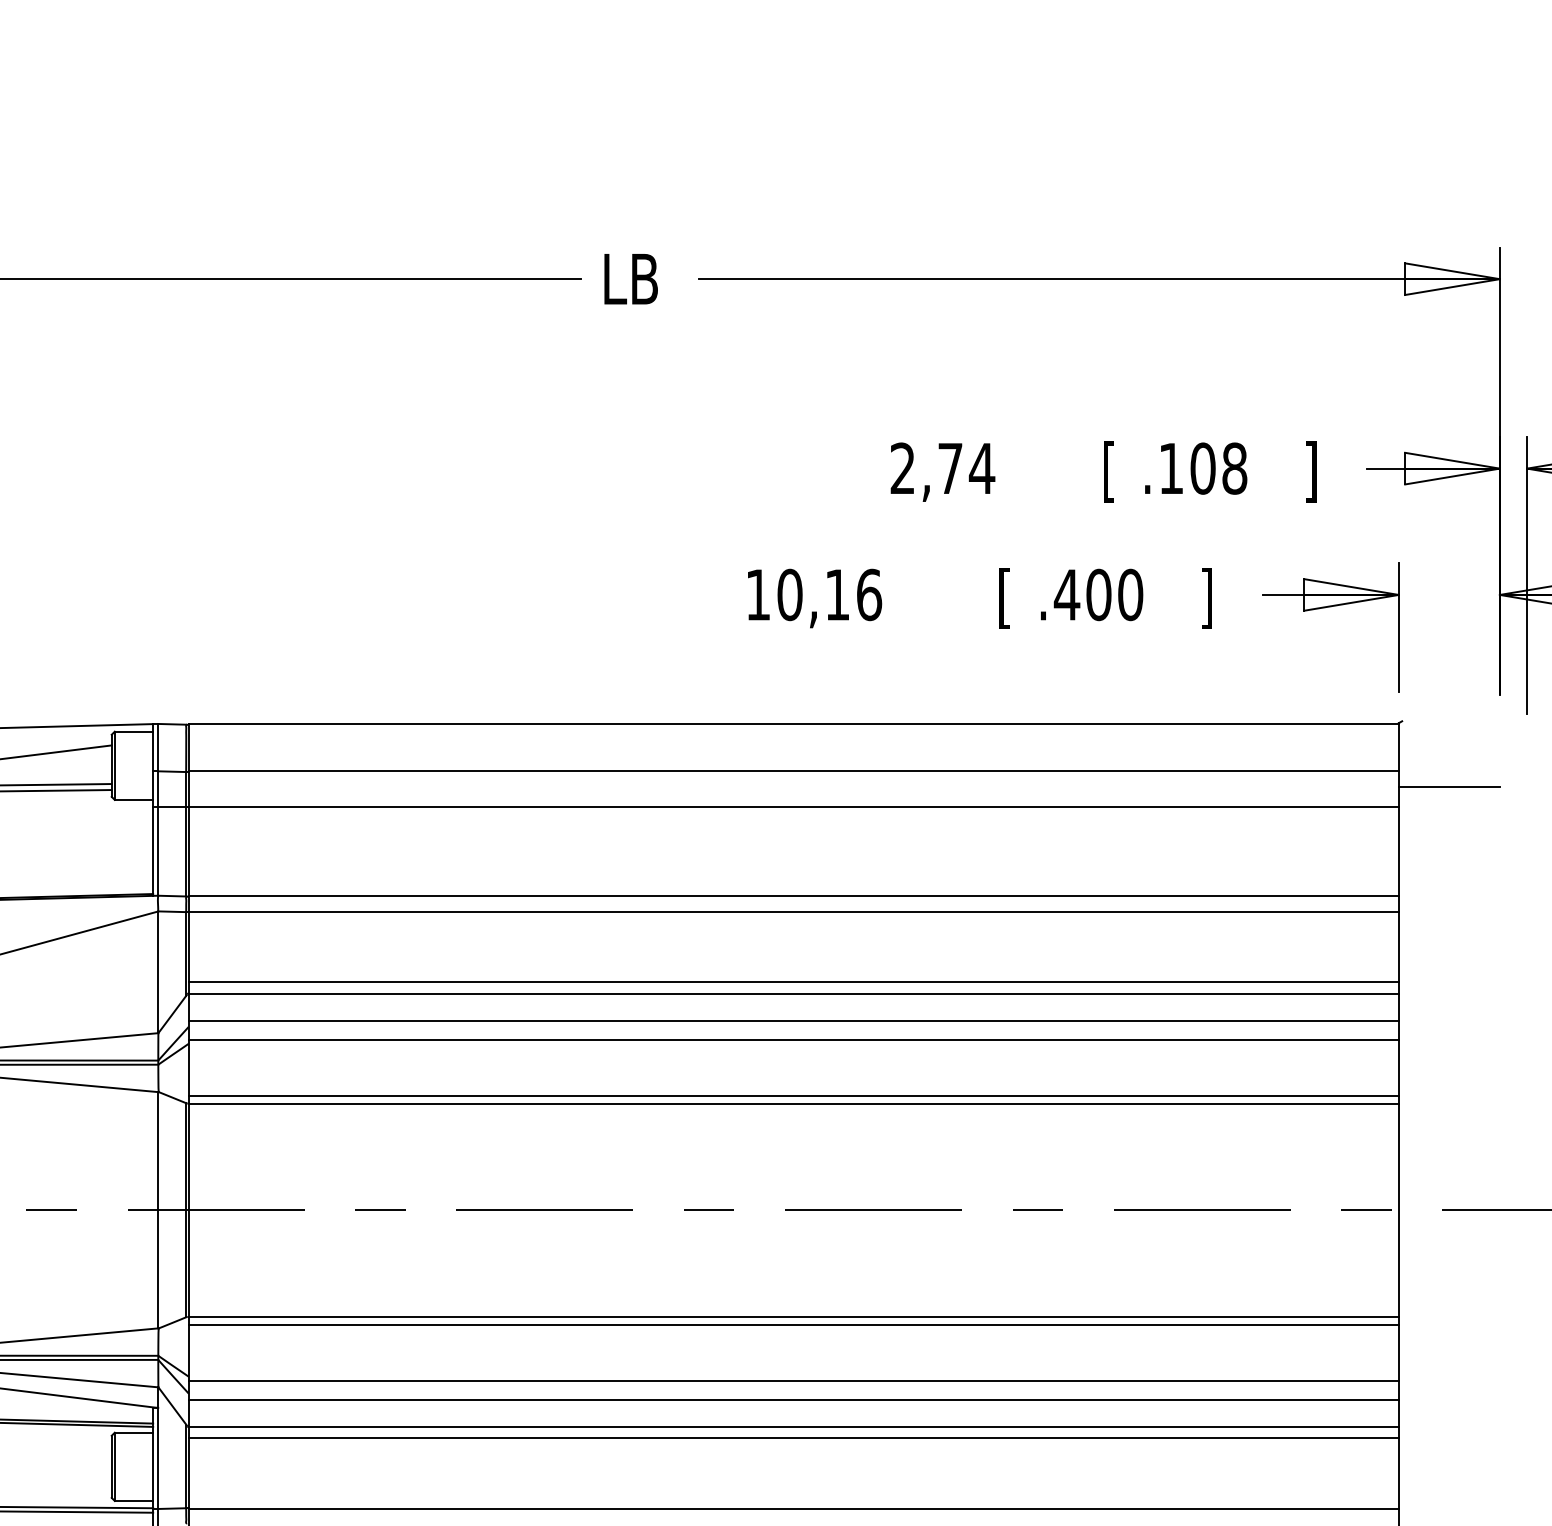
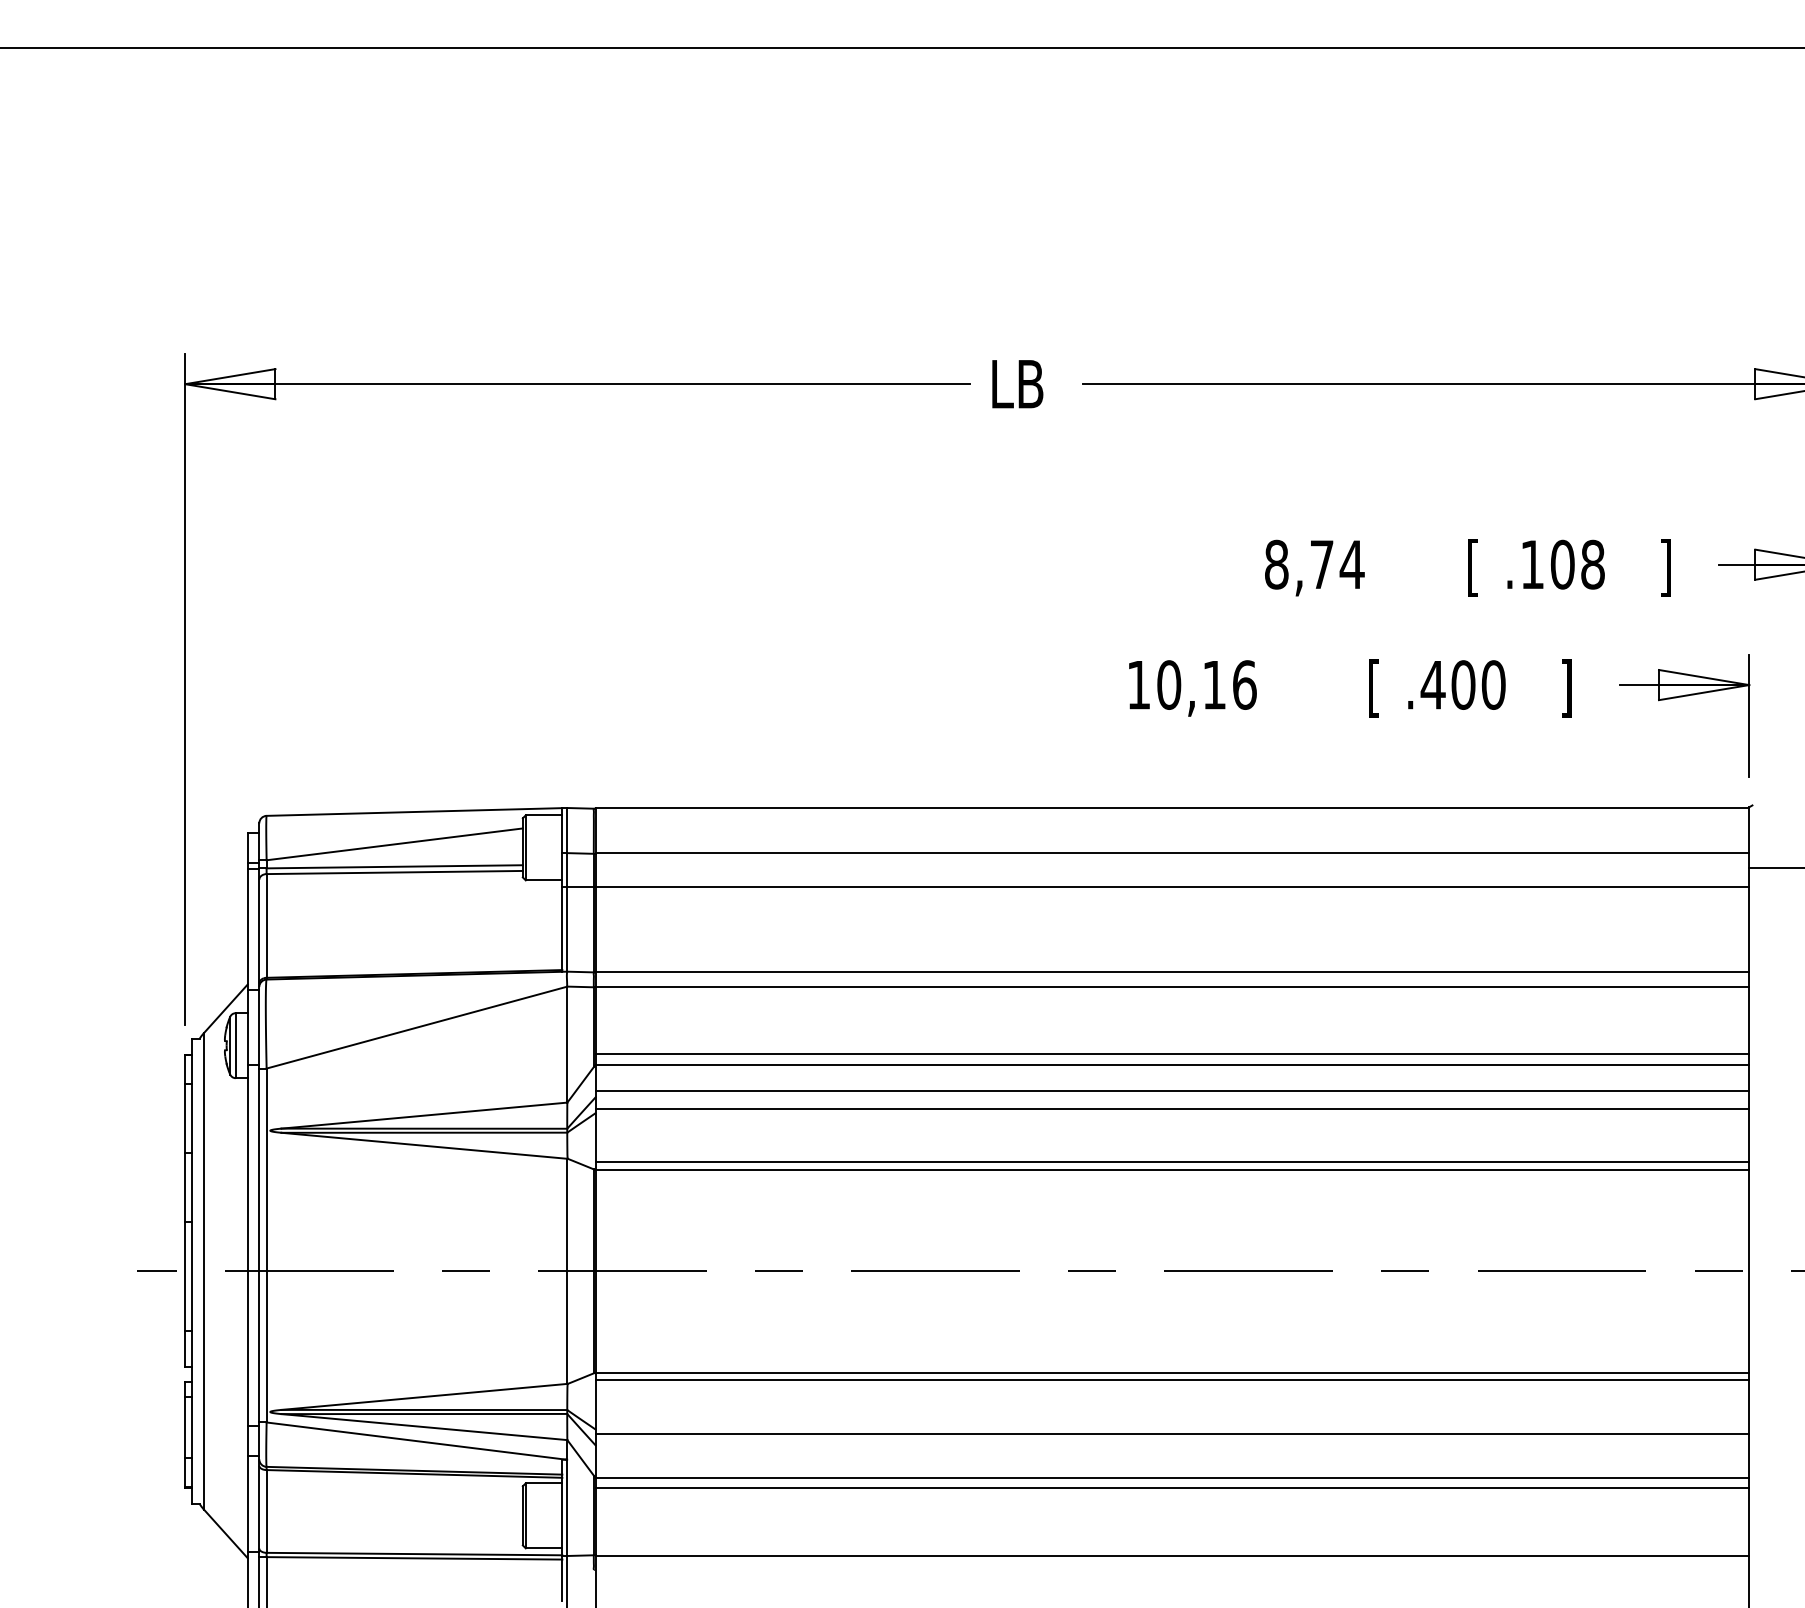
text: (902, 468) -> (1276, 564), 2,74 -> 8,74
line: (793, 1399) -> (1172, 1451), removed

